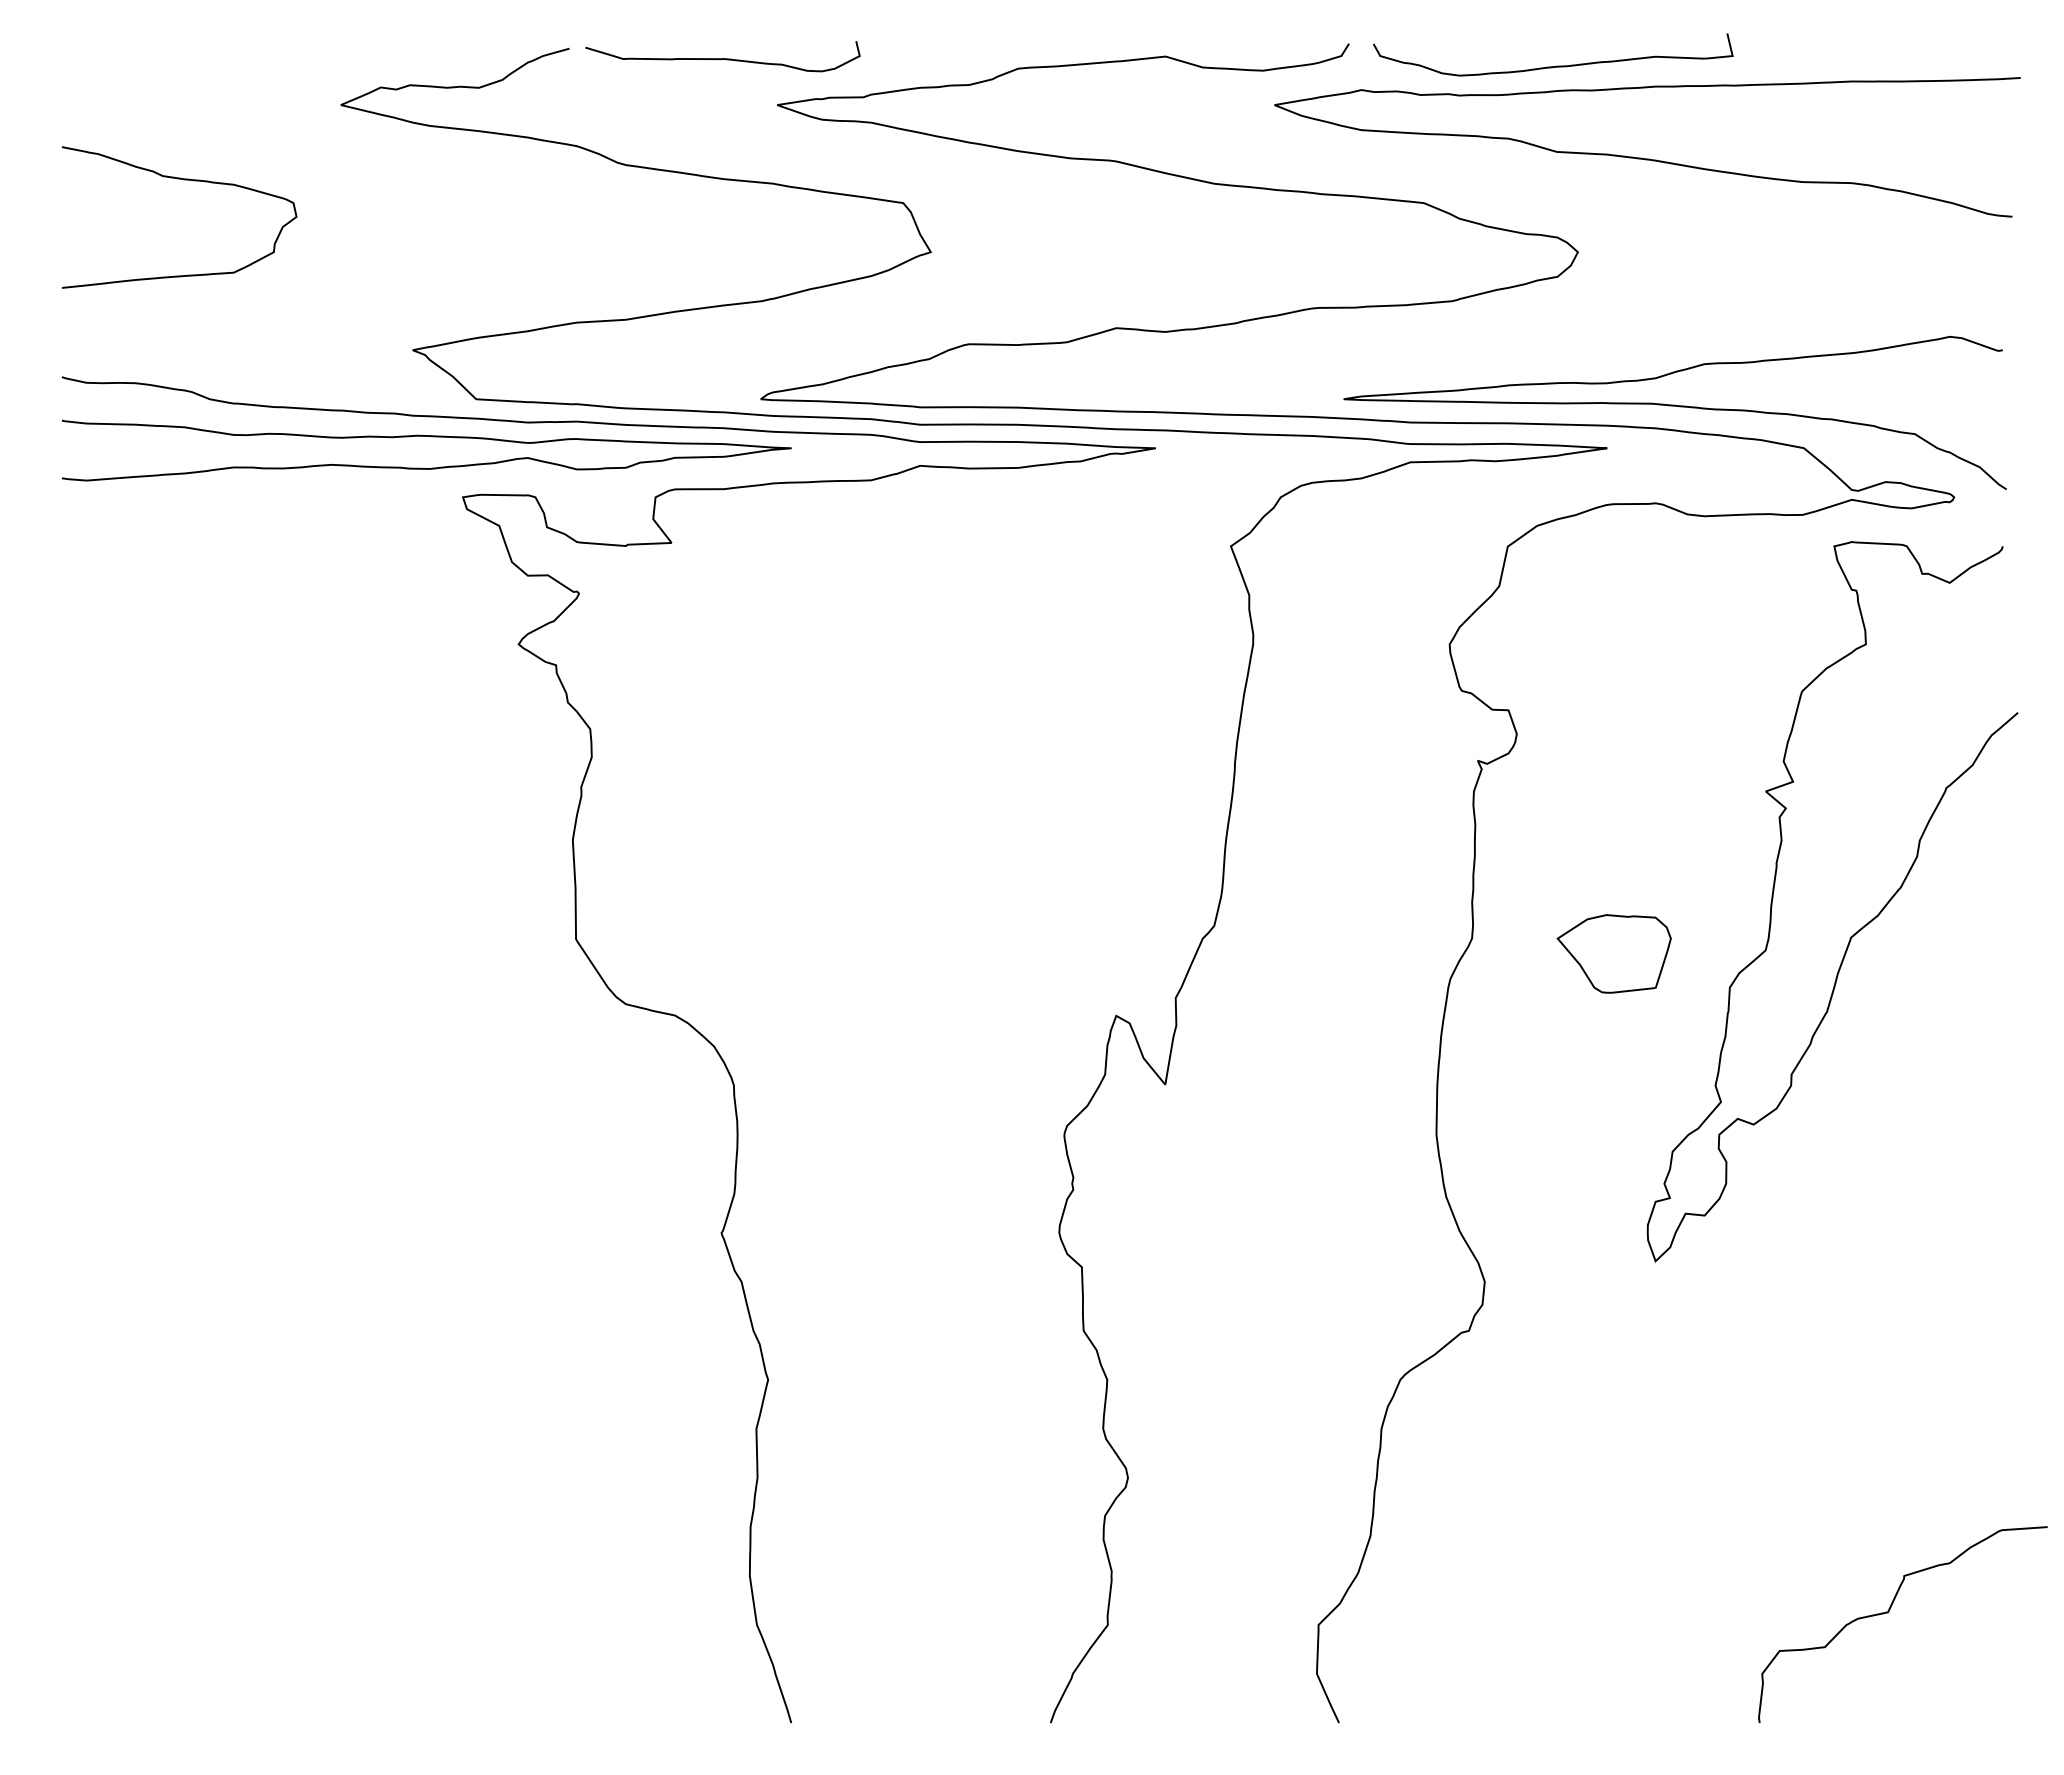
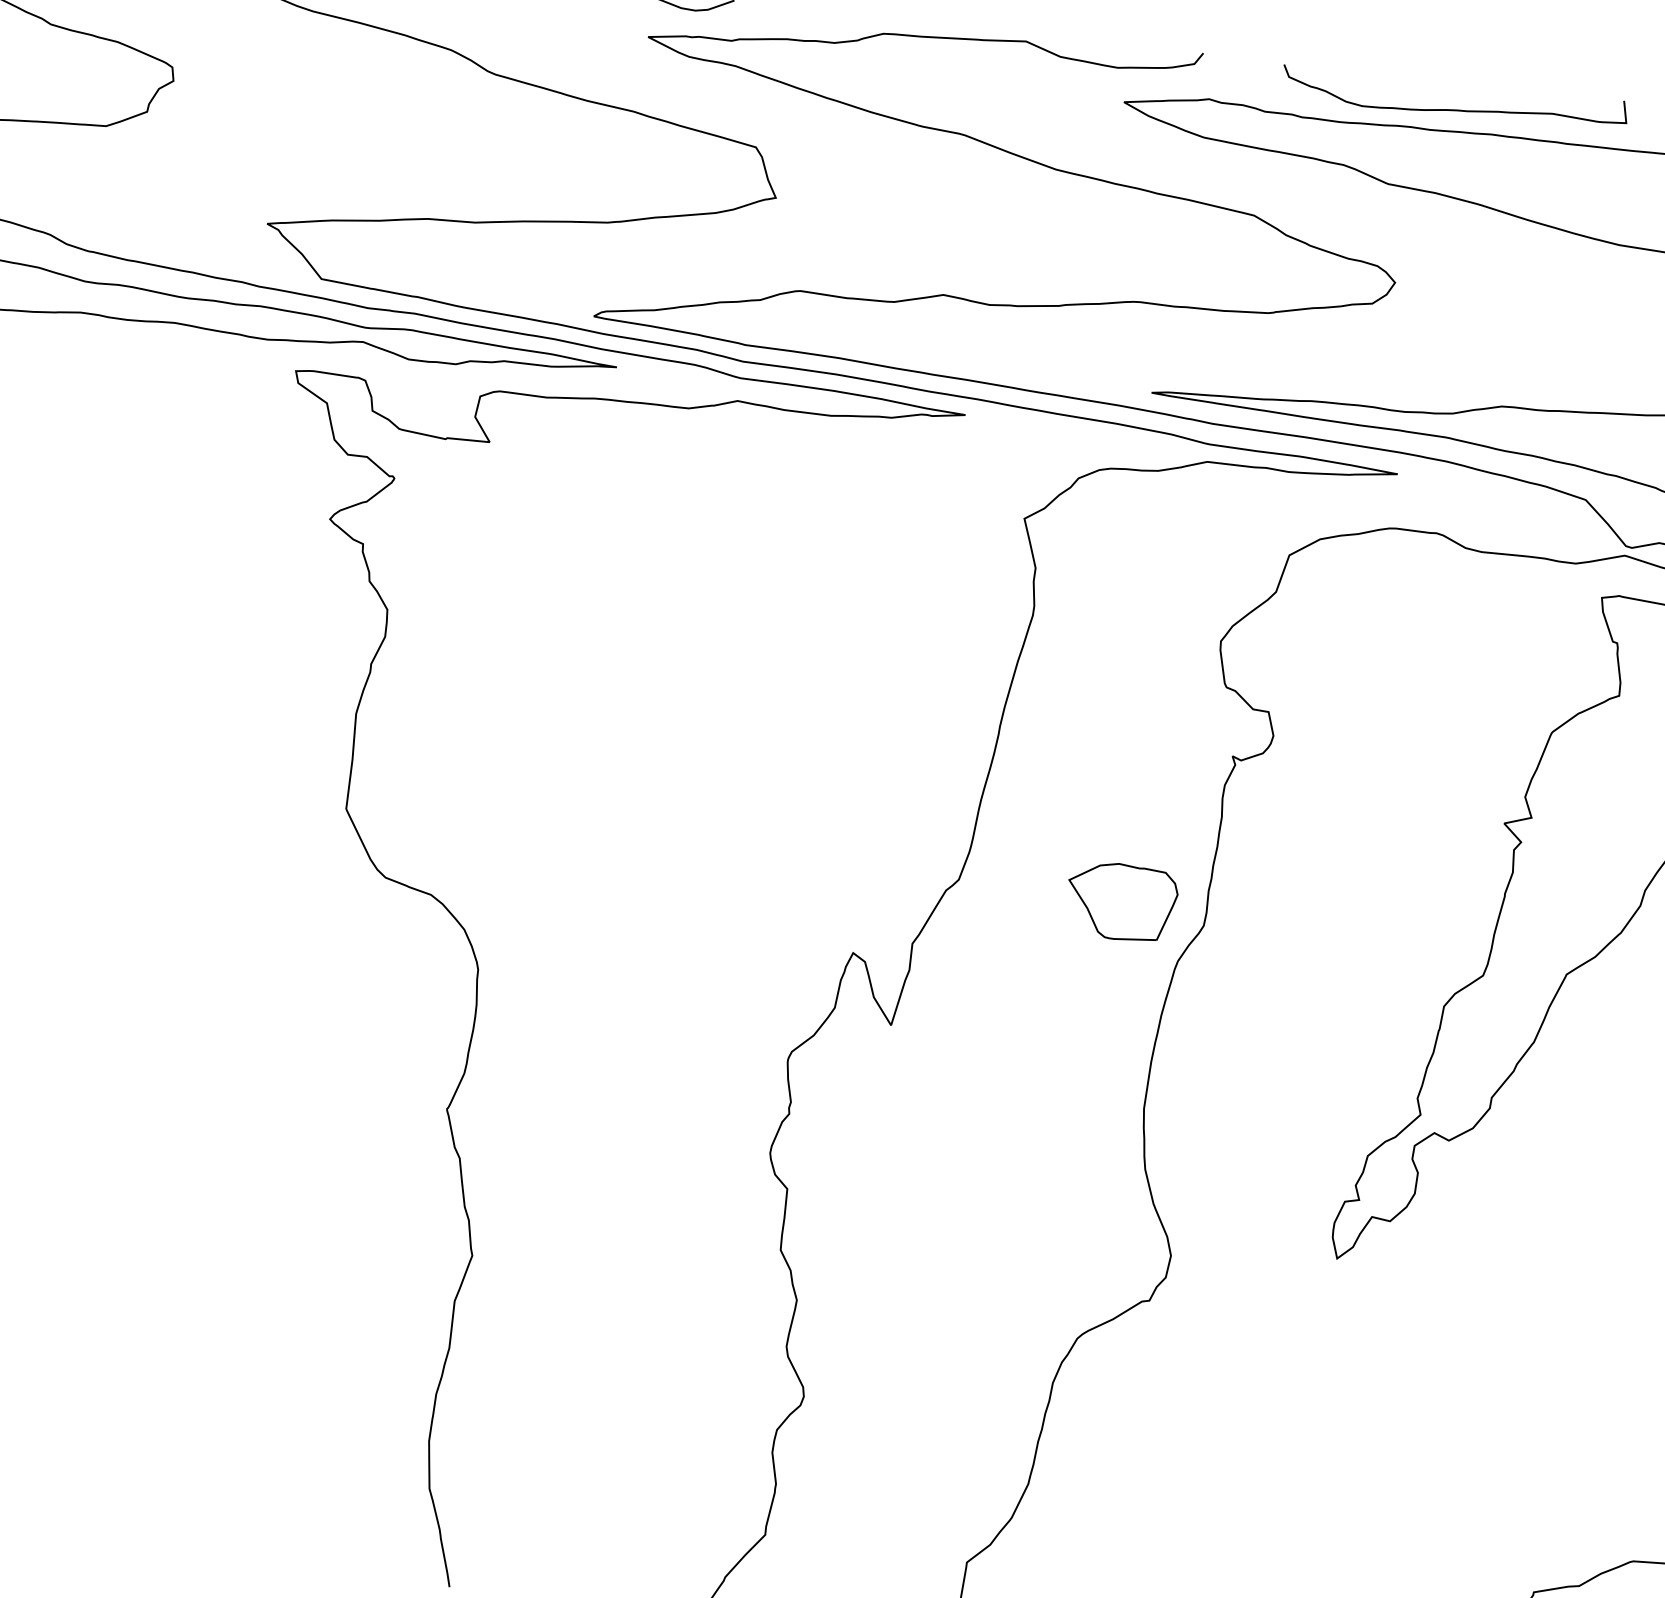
curve: (1556, 65) -> (1456, 109), moved
part: (1613, 953) -> (1120, 901), moved

